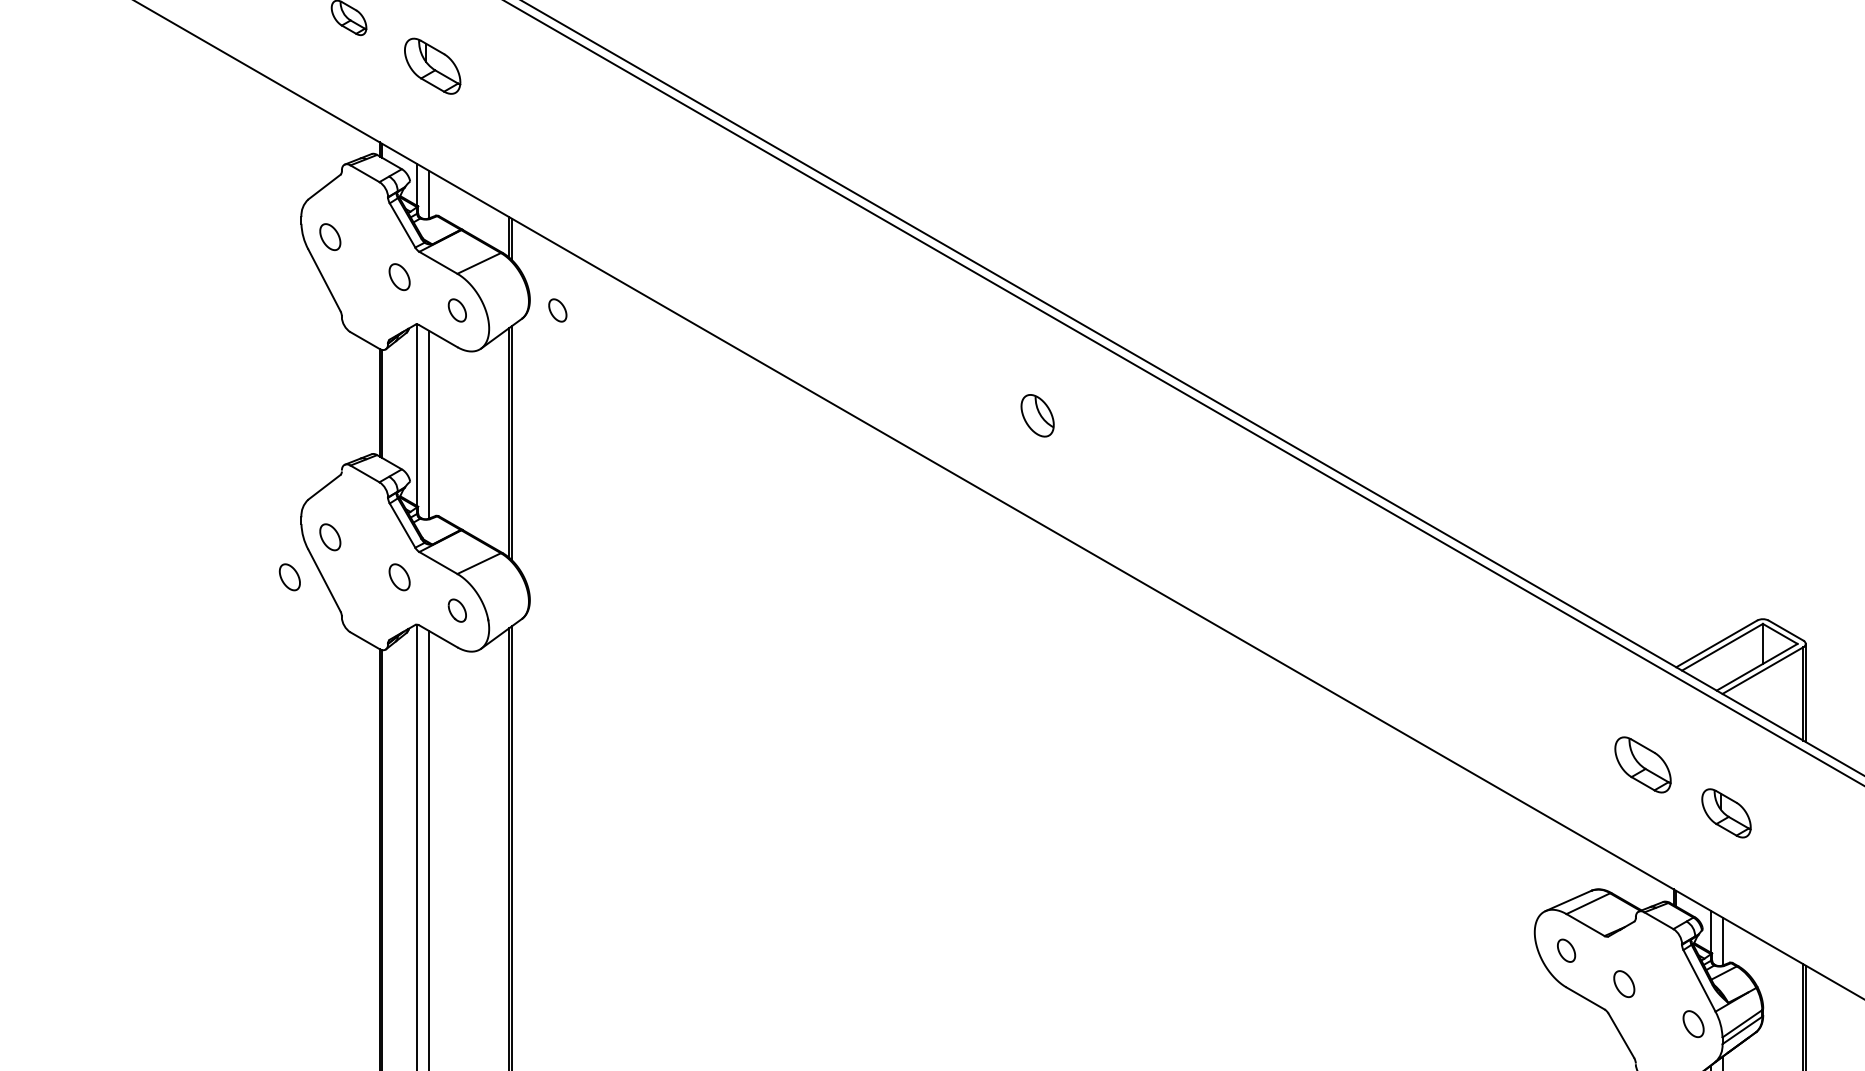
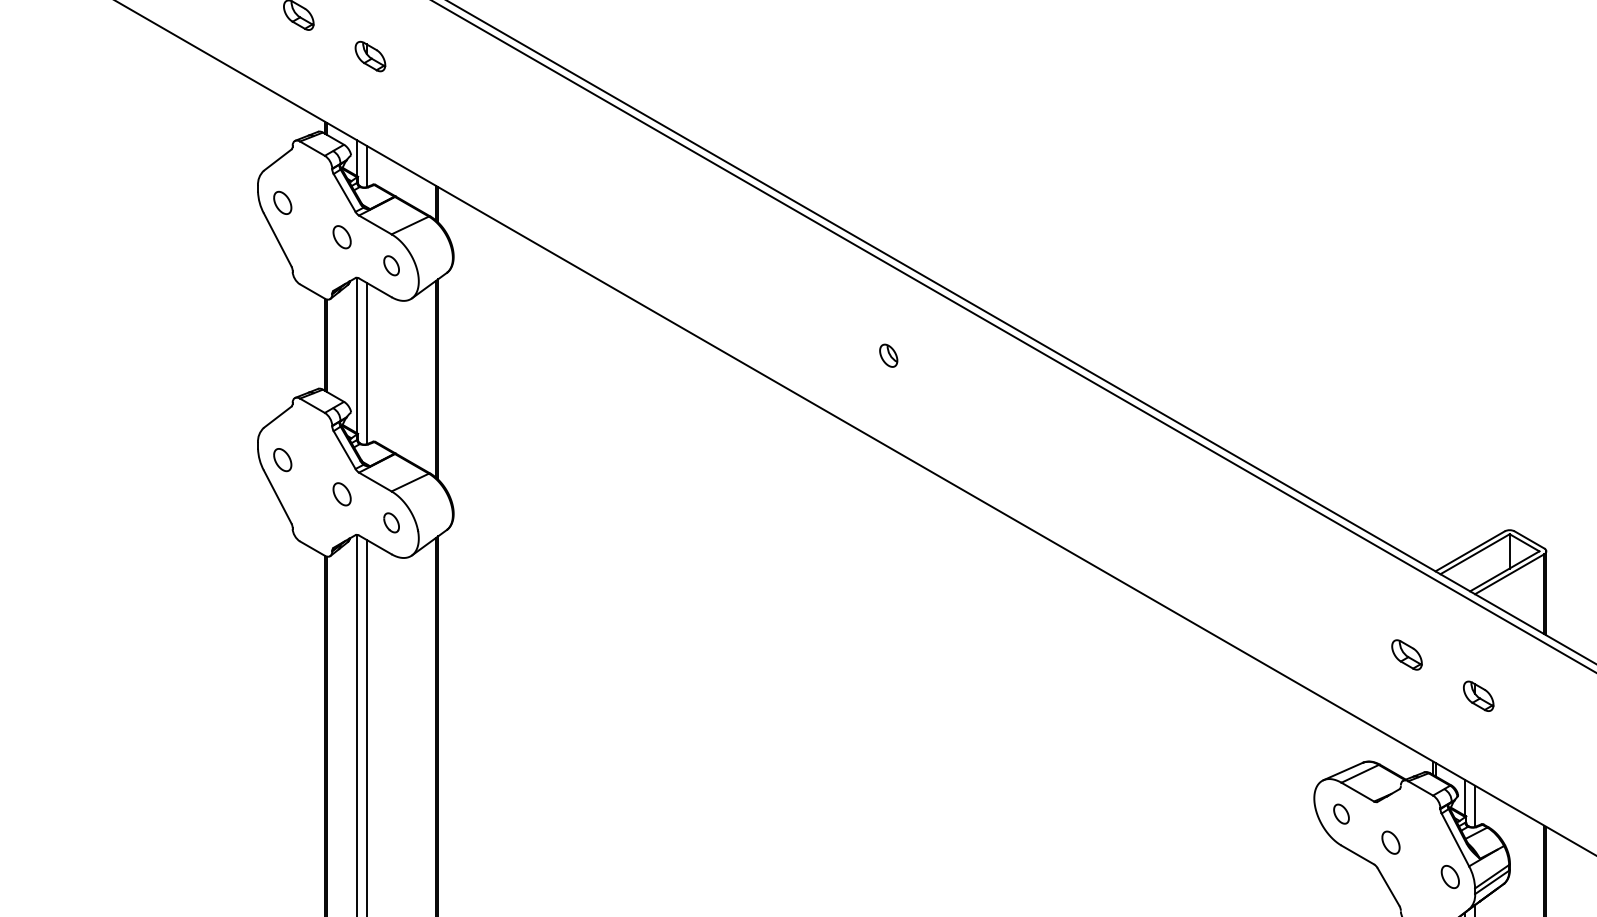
part: (432, 66) -> (370, 56), size x0.62
part: (557, 310) -> (477, 265), removed
part: (1037, 415) -> (888, 355), size x0.62
part: (289, 577) -> (247, 494), removed
part: (1642, 764) -> (1406, 654), size x0.62
part: (1726, 812) -> (1478, 695), size x0.71

